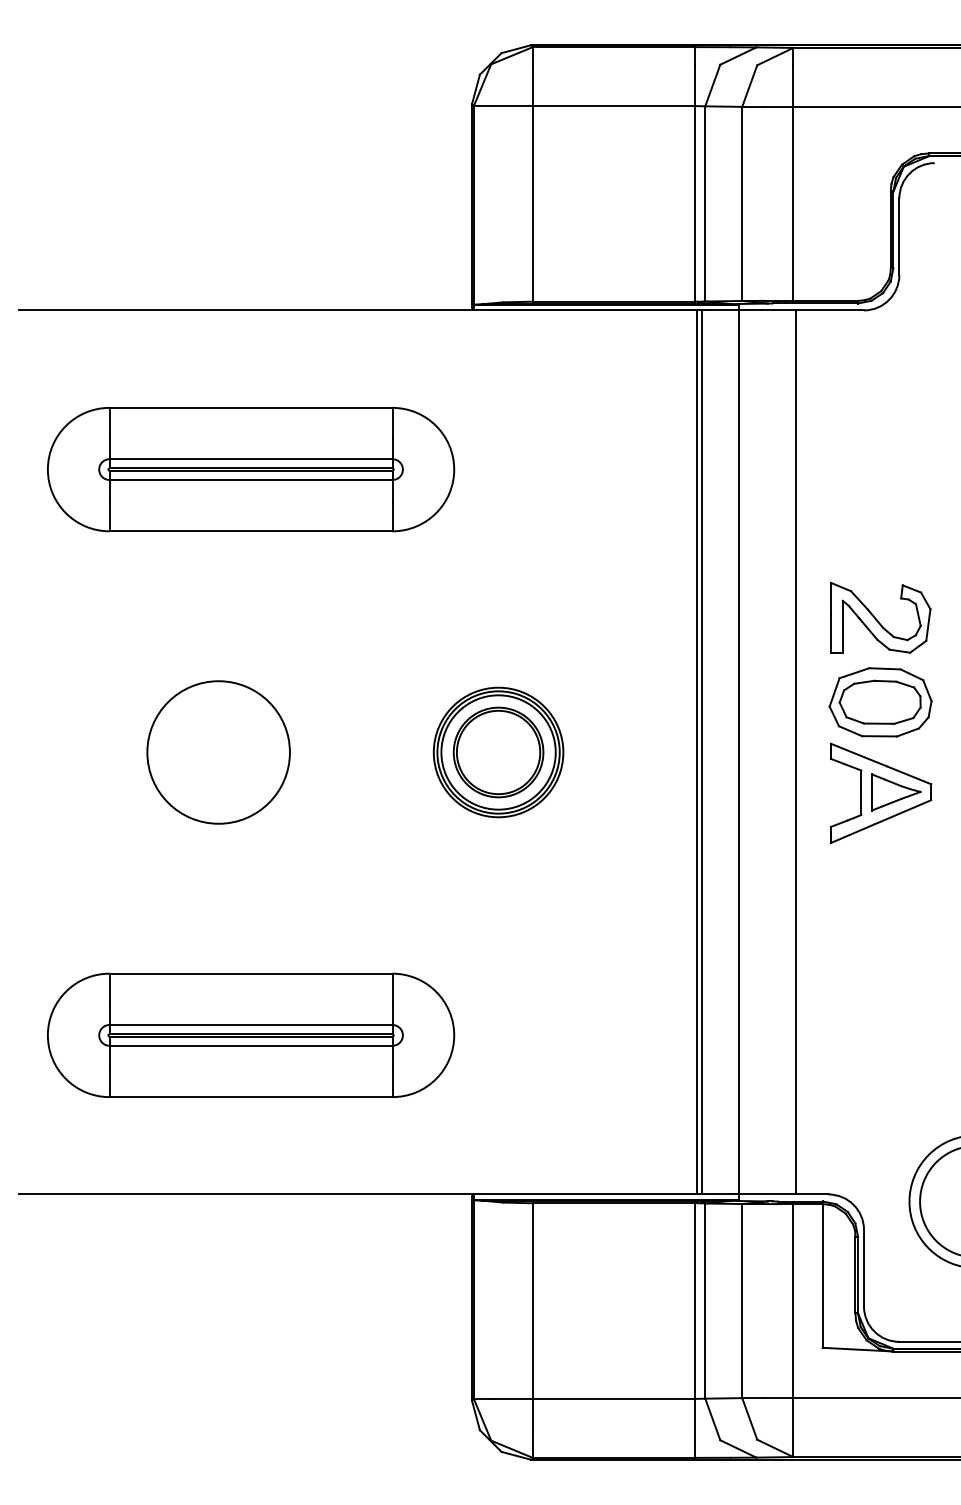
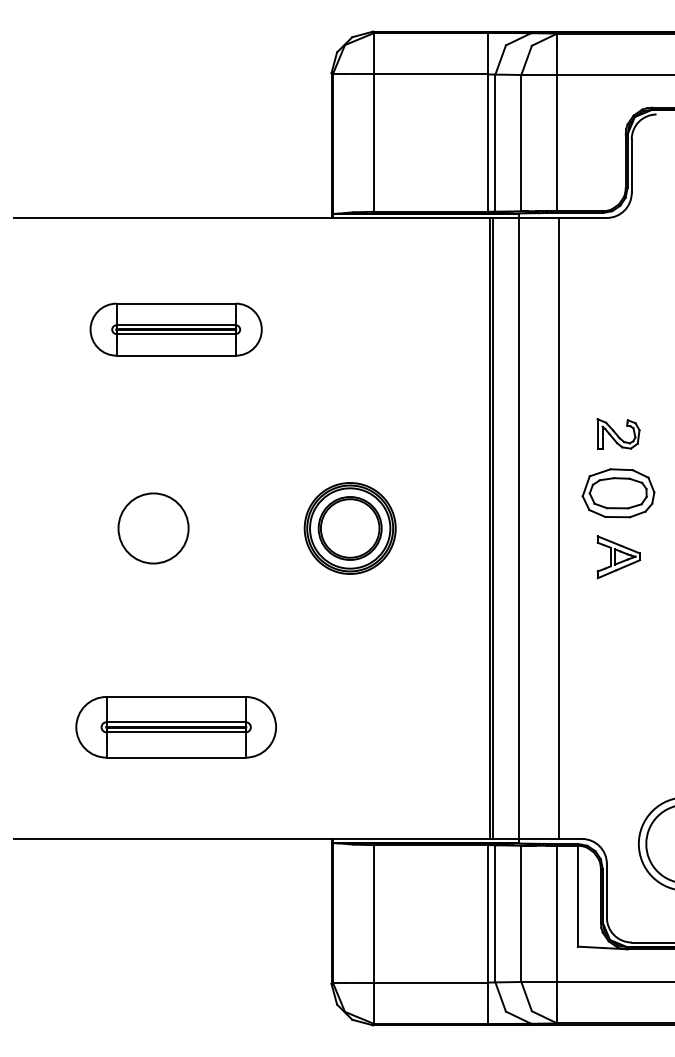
part: (249, 469) -> (175, 329), size x0.6
part: (880, 617) -> (618, 433), size x0.6
circle: (218, 752) -> (153, 528), size x0.7
part: (880, 793) -> (618, 557), size x0.6
part: (249, 1035) -> (175, 727), size x0.7

